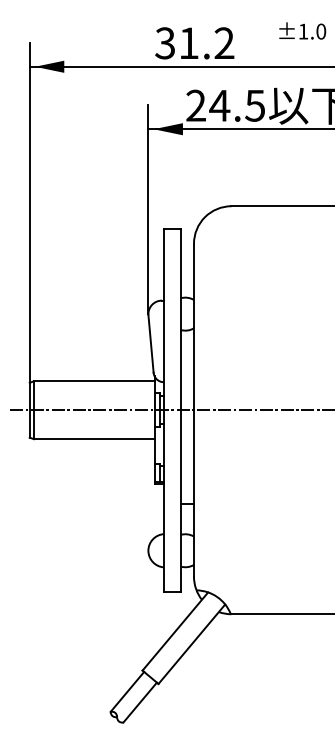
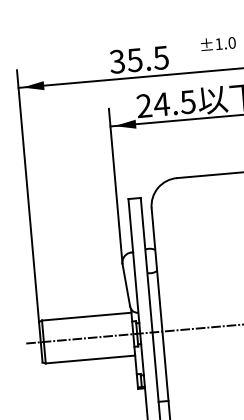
text: (206, 43) -> (147, 59), 31.2 -> 35.5

